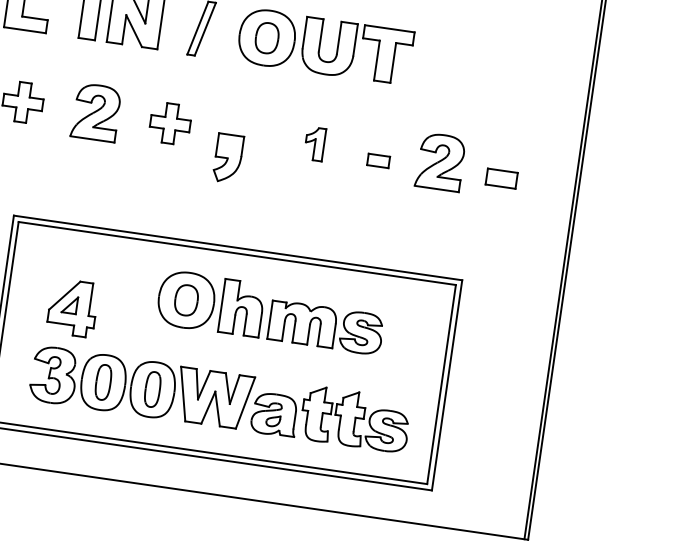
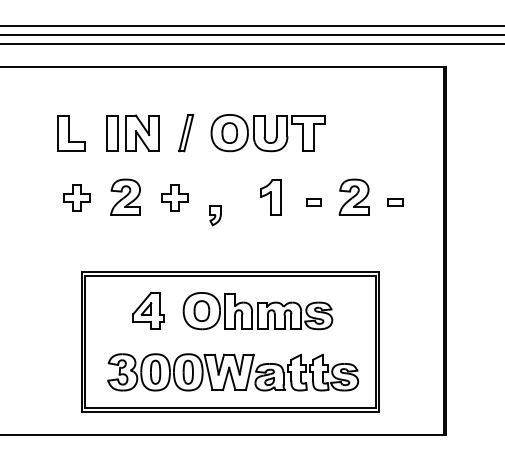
part: (314, 144) -> (270, 197), size x1.67
part: (227, 159) -> (215, 215), size x0.62
part: (501, 178) -> (395, 202), size x0.71
part: (72, 307) -> (148, 310), moved

